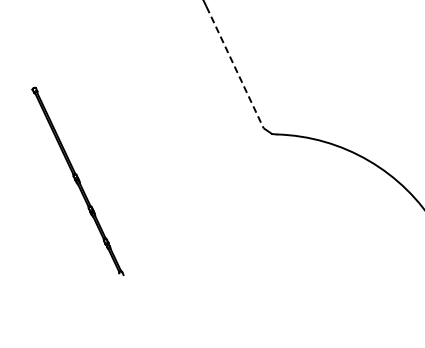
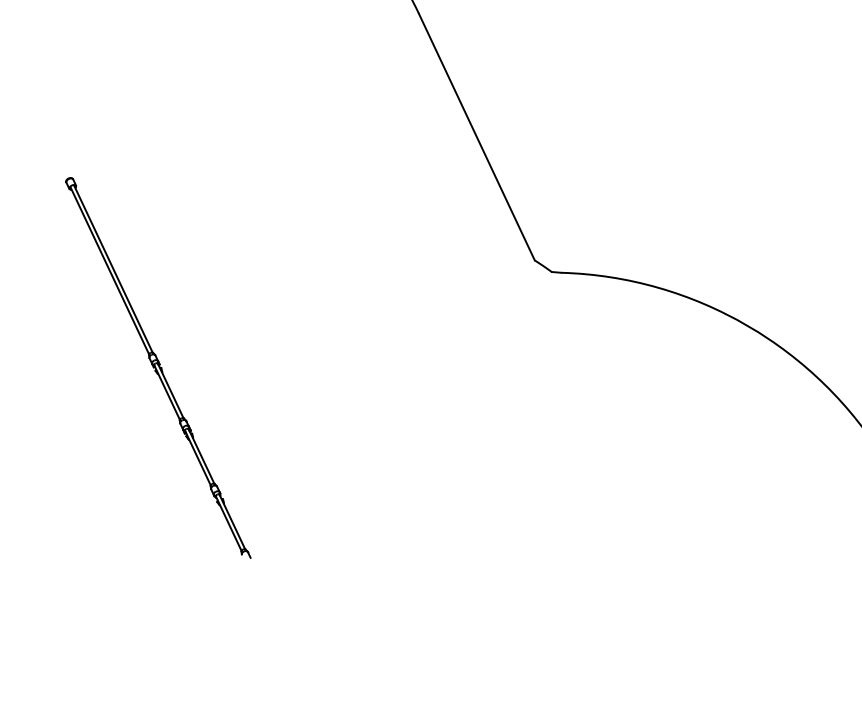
line: (235, 68) -> (477, 139), dashed -> solid

